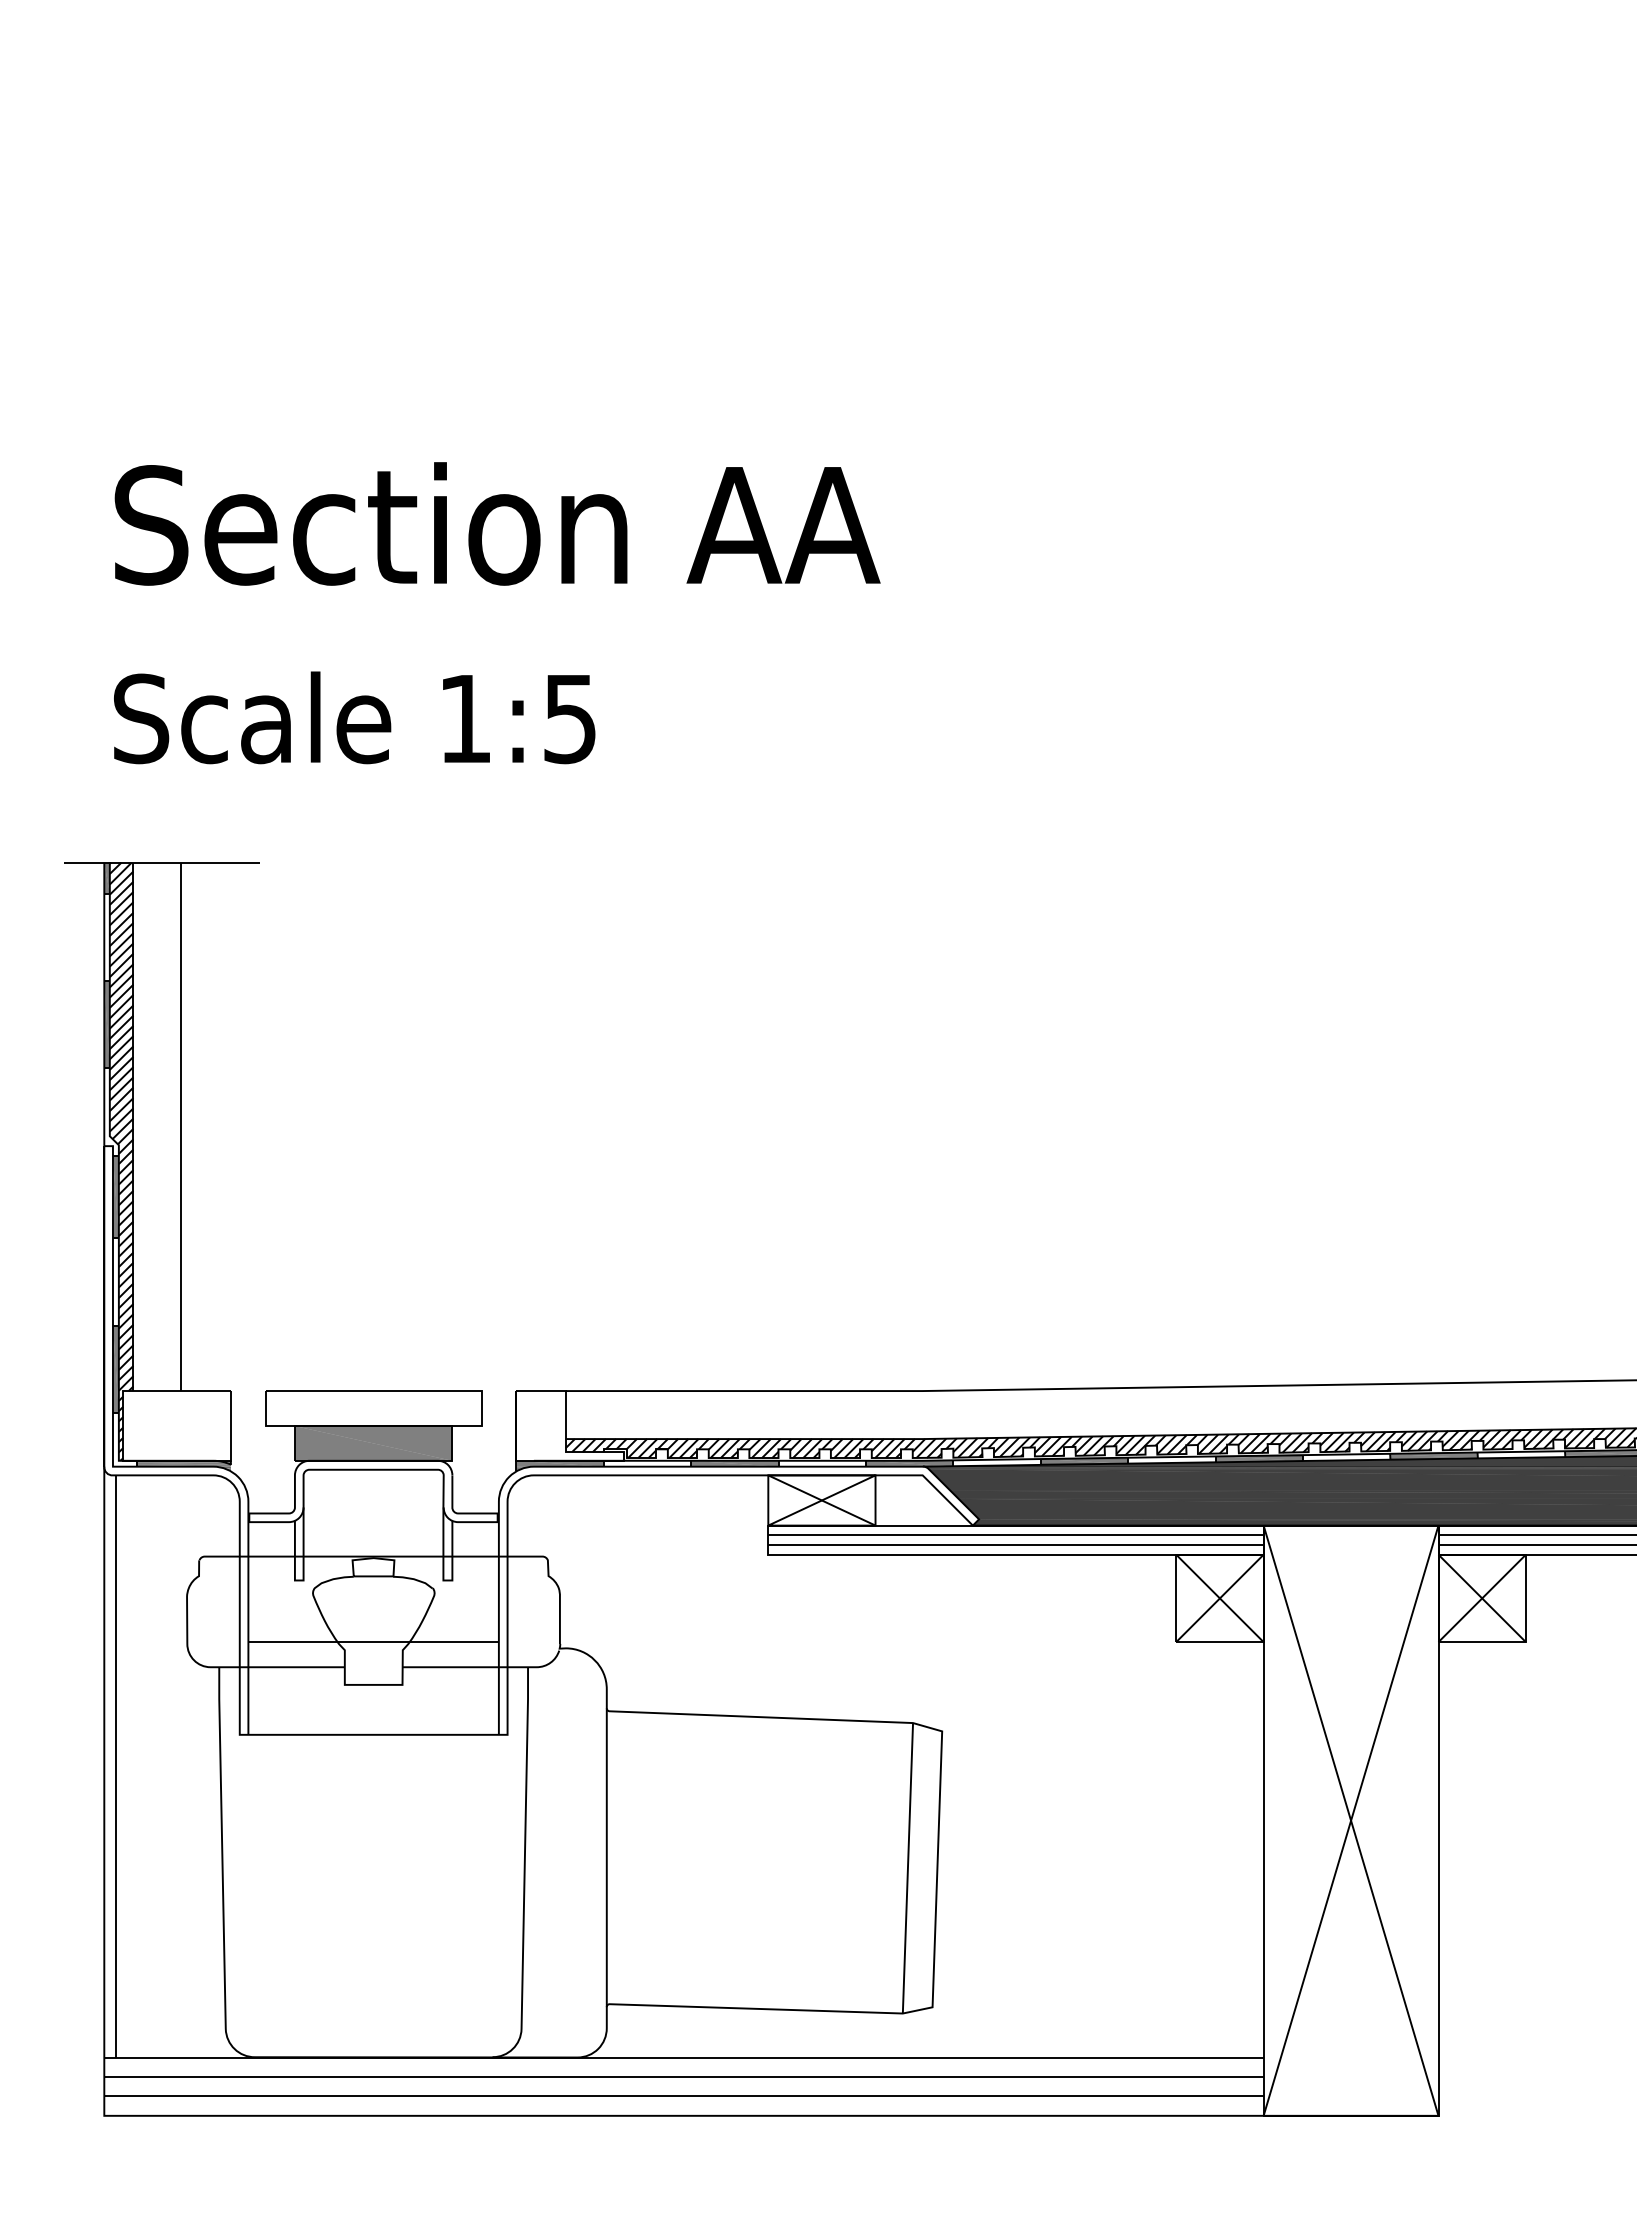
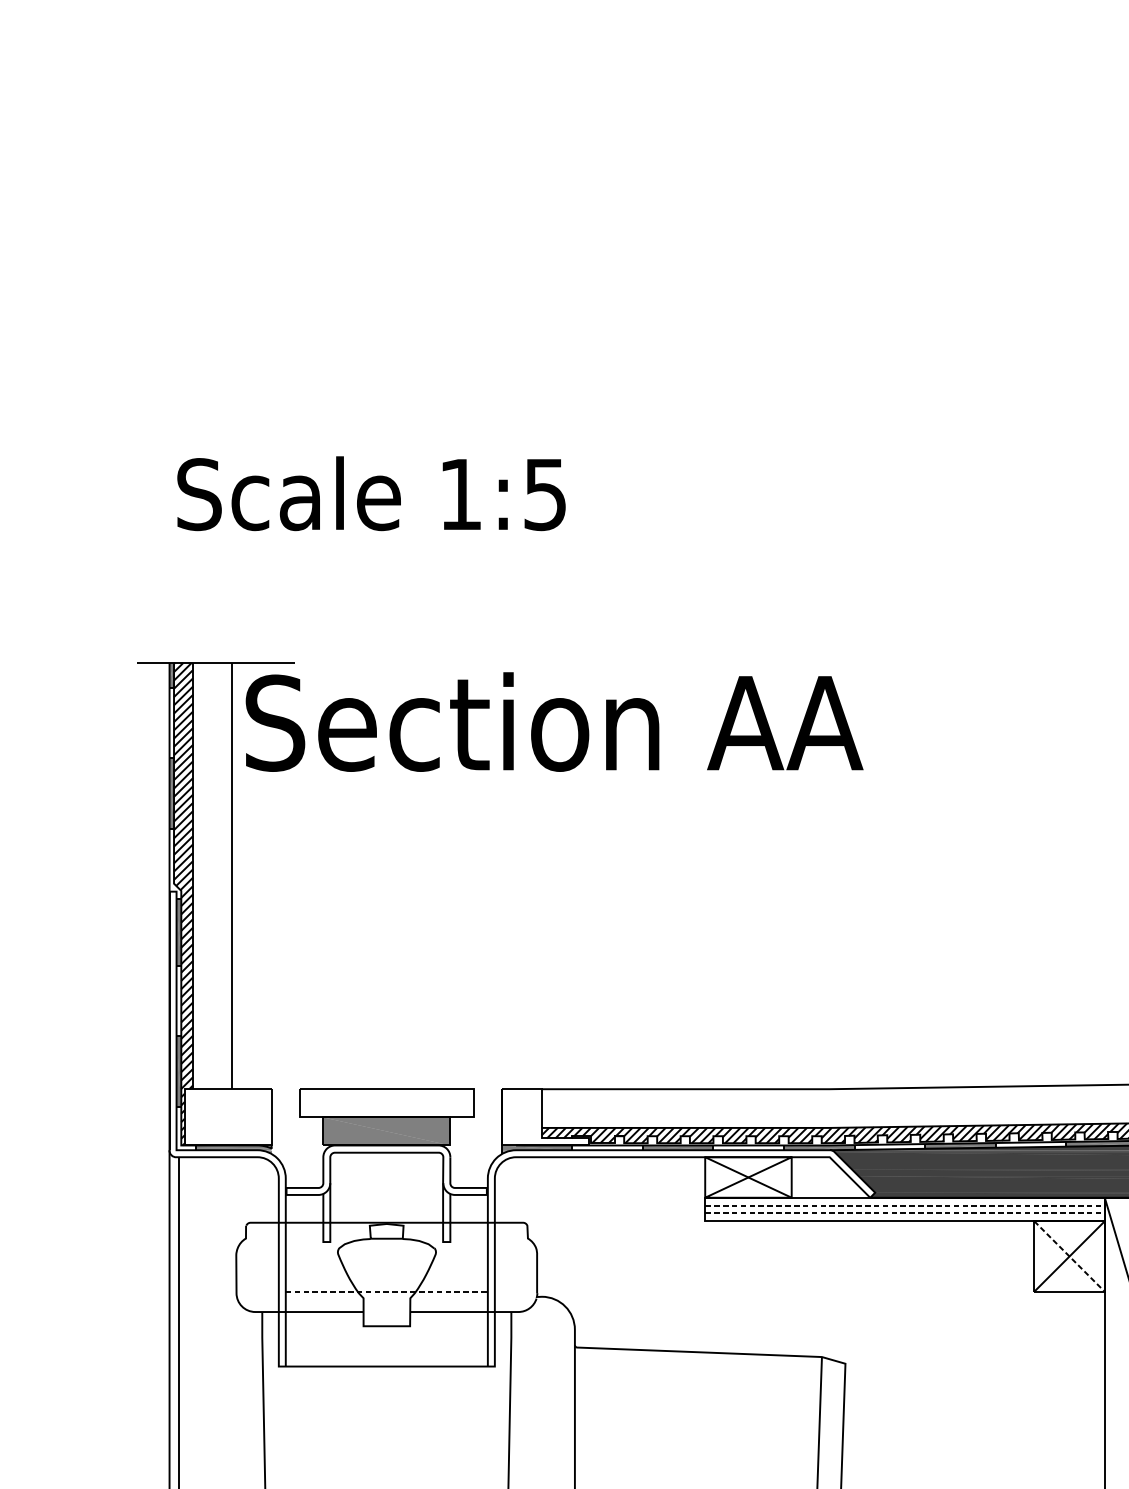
text: (497, 523) -> (554, 721), moved
text: (354, 717) -> (371, 493), moved
line: (1015, 1535) -> (904, 1205), solid -> dashed
line: (1015, 1545) -> (904, 1213), solid -> dashed
line: (1219, 1598) -> (1069, 1256), solid -> dashed
line: (374, 1642) -> (387, 1292), solid -> dashed

